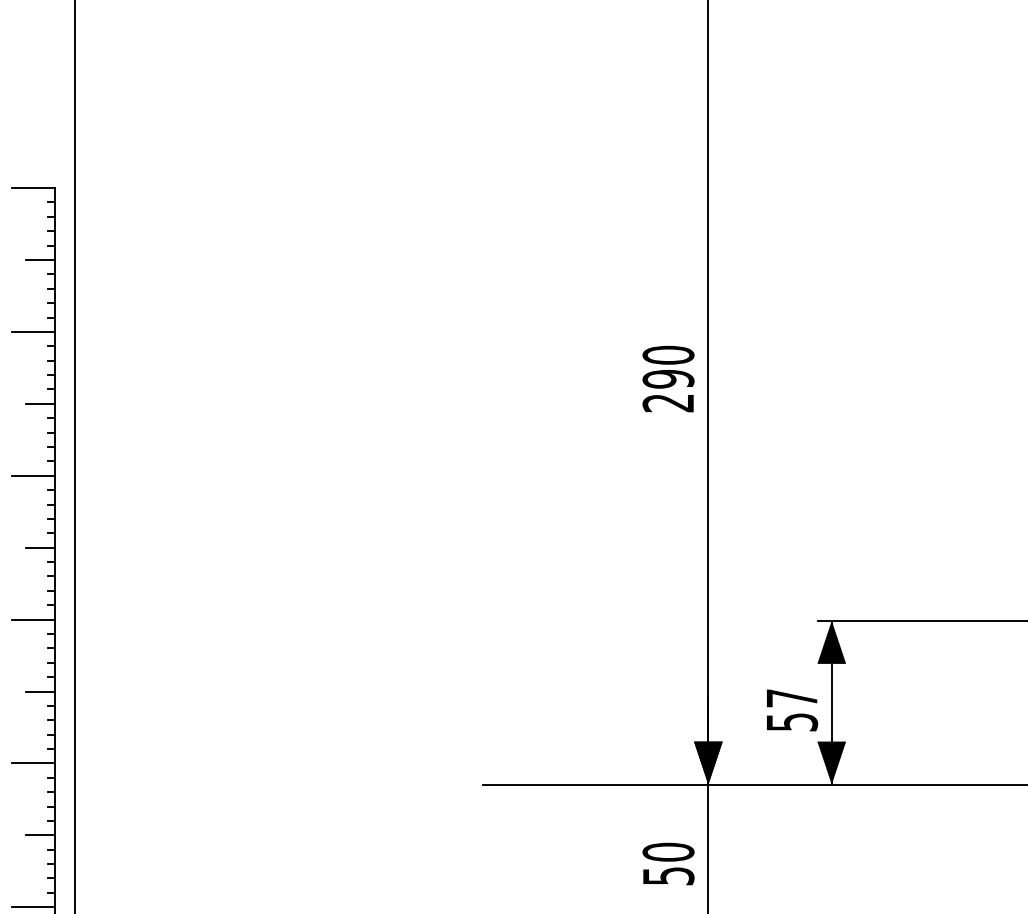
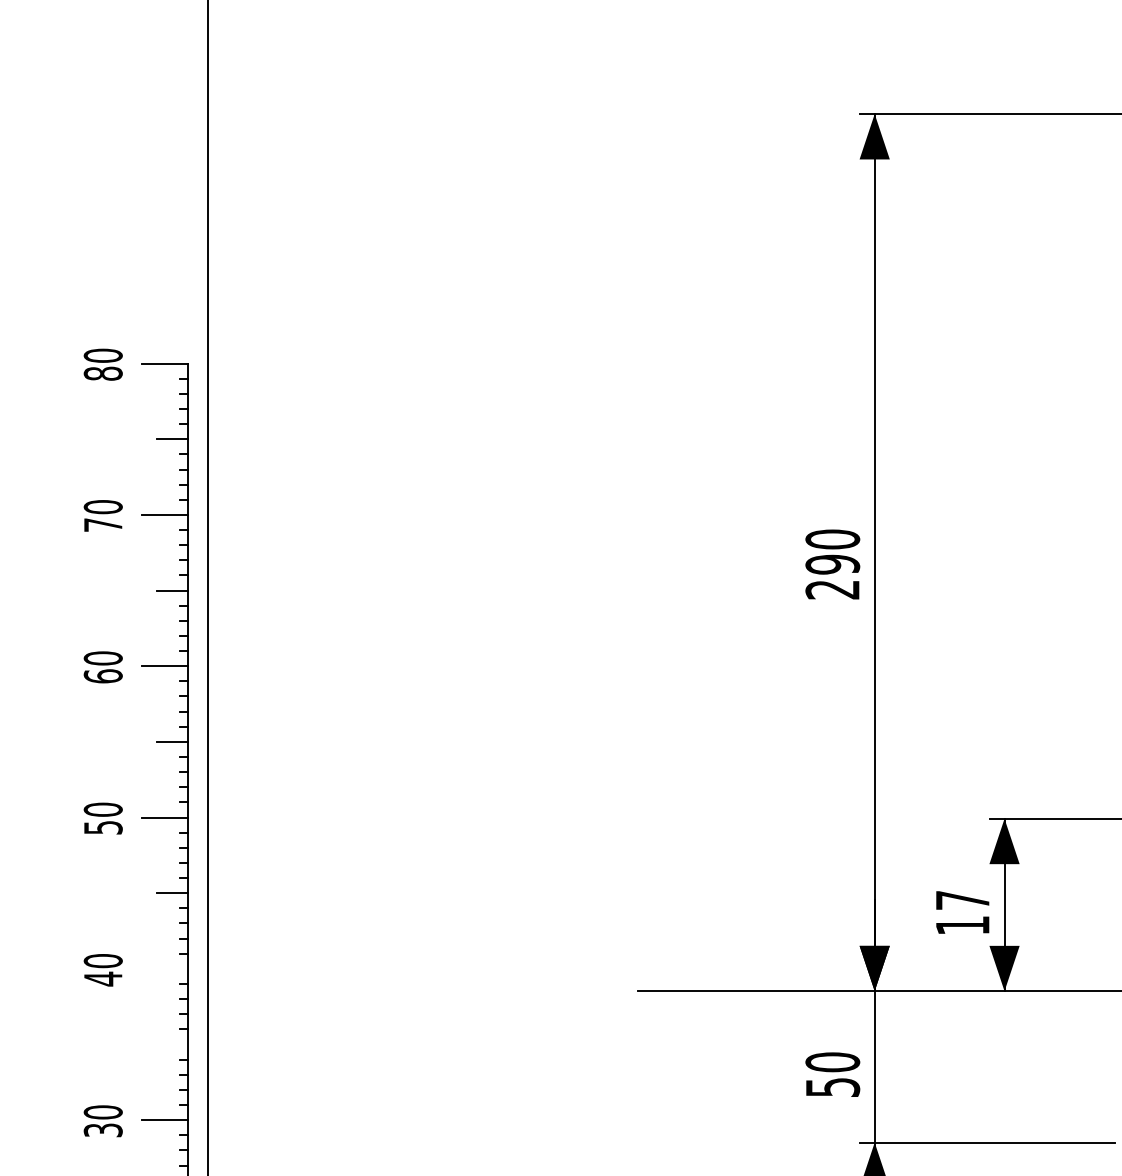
text: (792, 722) -> (963, 925), 57 -> 17
line: (33, 763) -> (164, 968), removed
line: (40, 835) -> (172, 1044), removed

